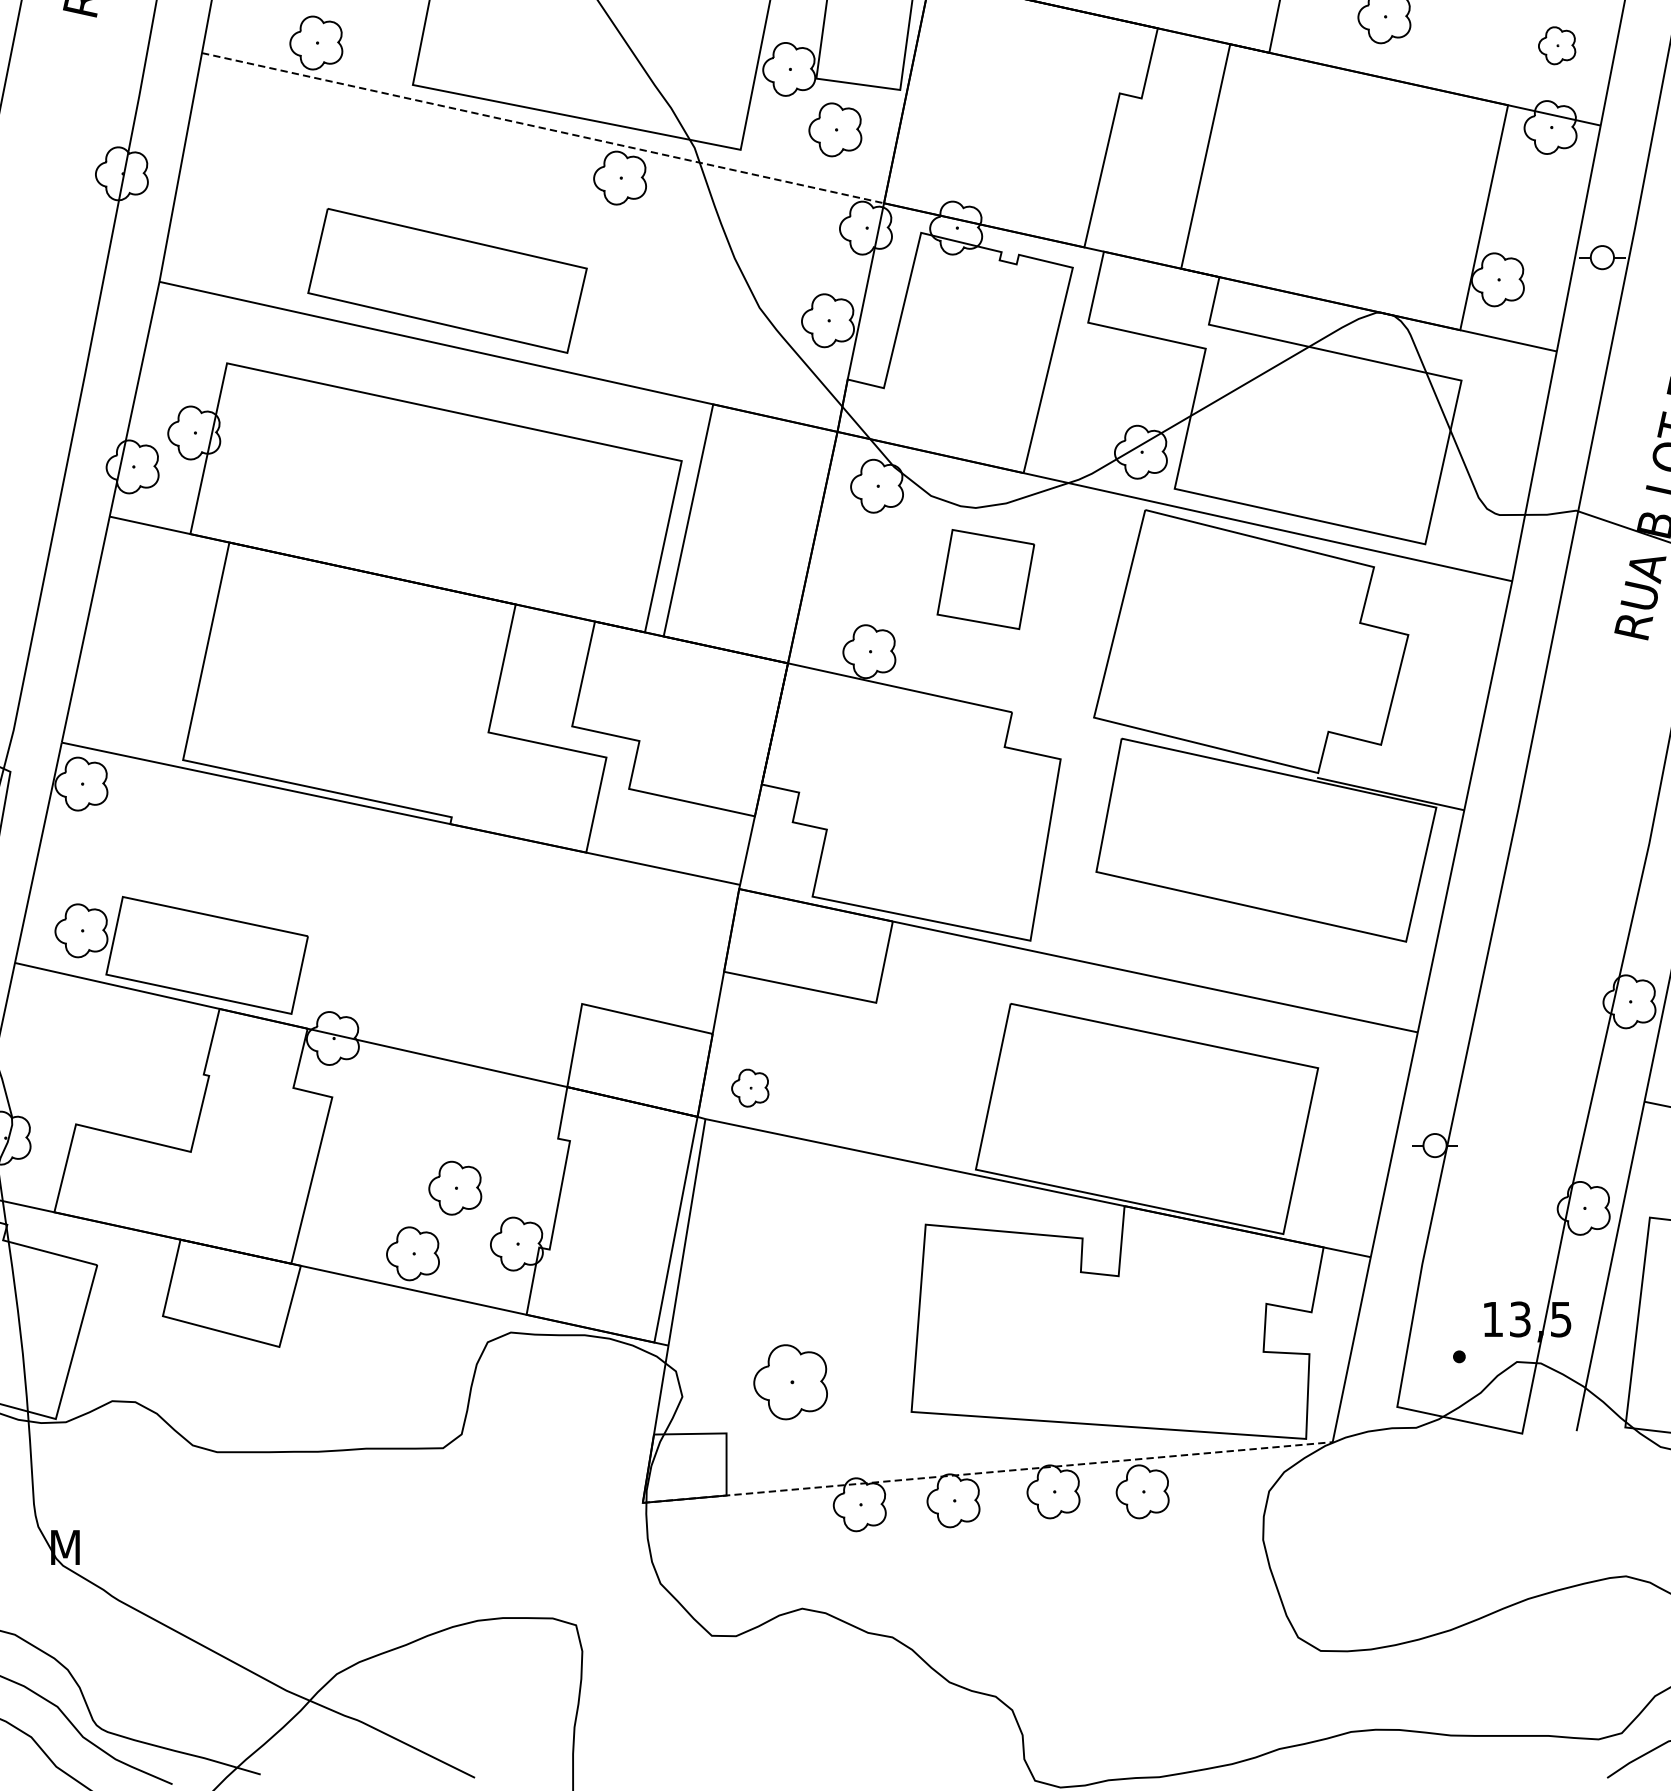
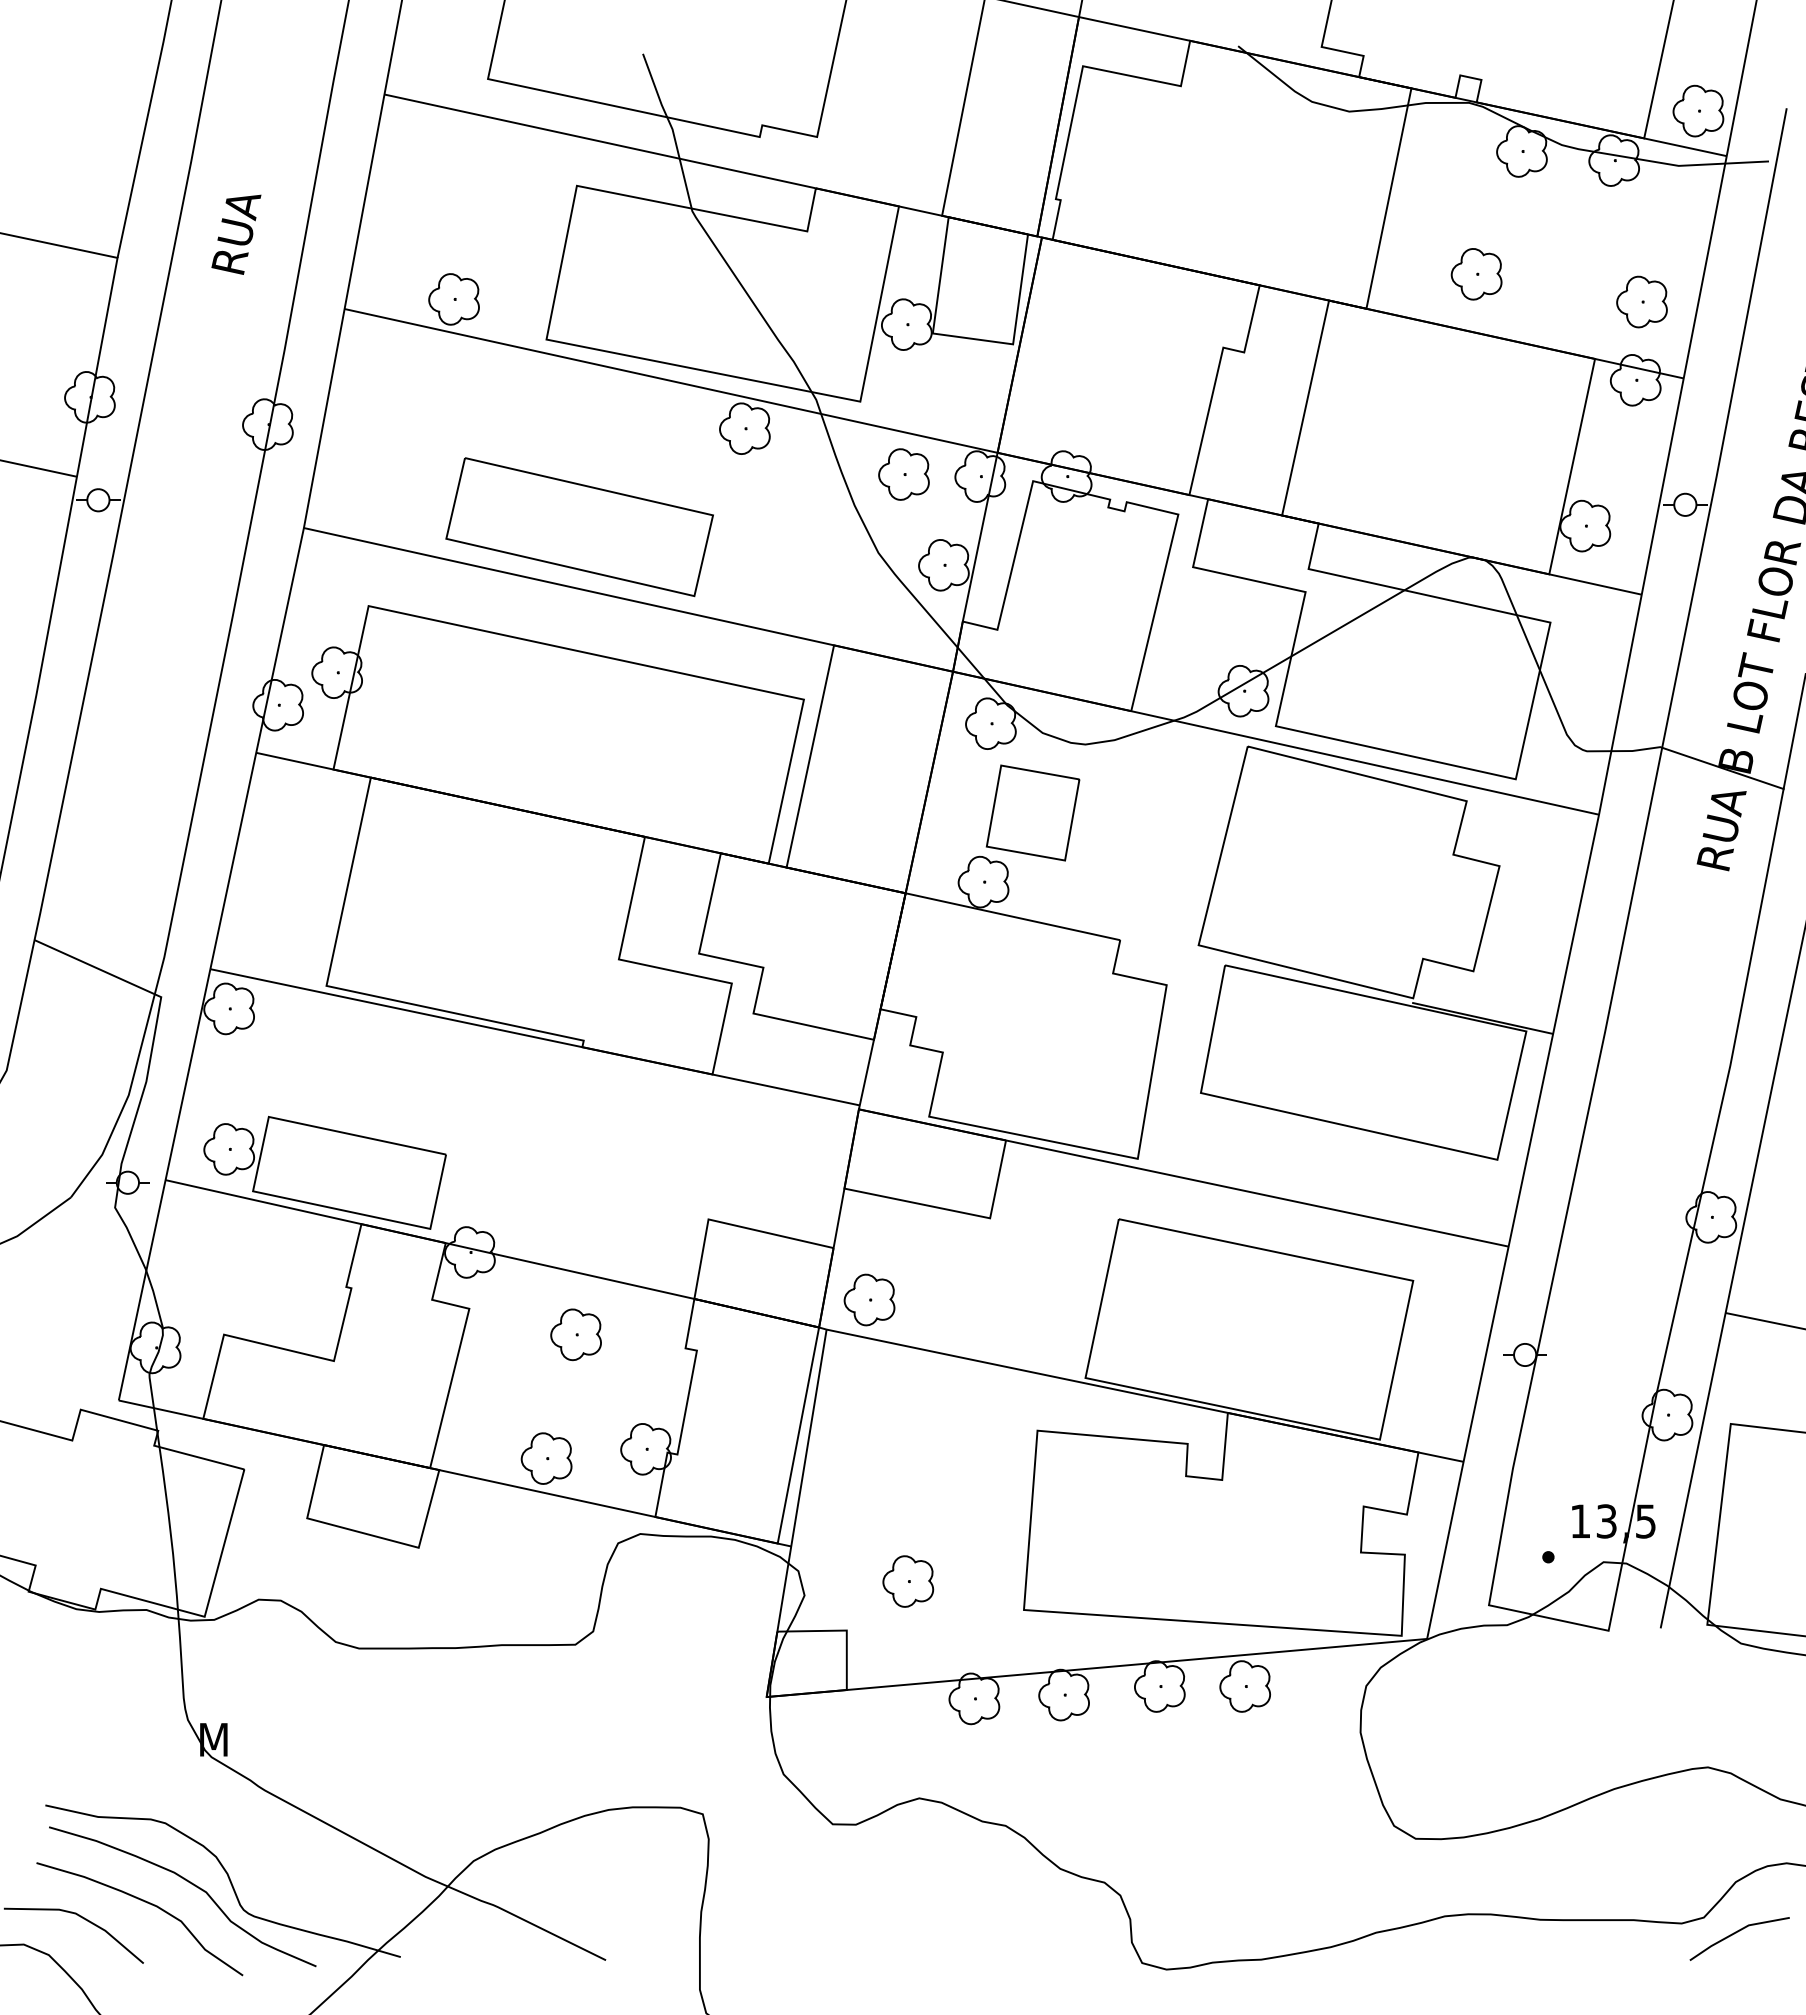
part: (1556, 45) -> (1641, 301), size x1.43
line: (543, 128) -> (671, 381), dashed -> solid
part: (834, 129) -> (903, 474), moved
part: (985, 578) -> (1032, 812), moved
part: (750, 1087) -> (869, 1299), size x1.43
part: (454, 1187) -> (575, 1334), moved
part: (790, 1382) -> (908, 1581), size x0.71
line: (987, 1473) -> (1096, 1668), dashed -> solid

